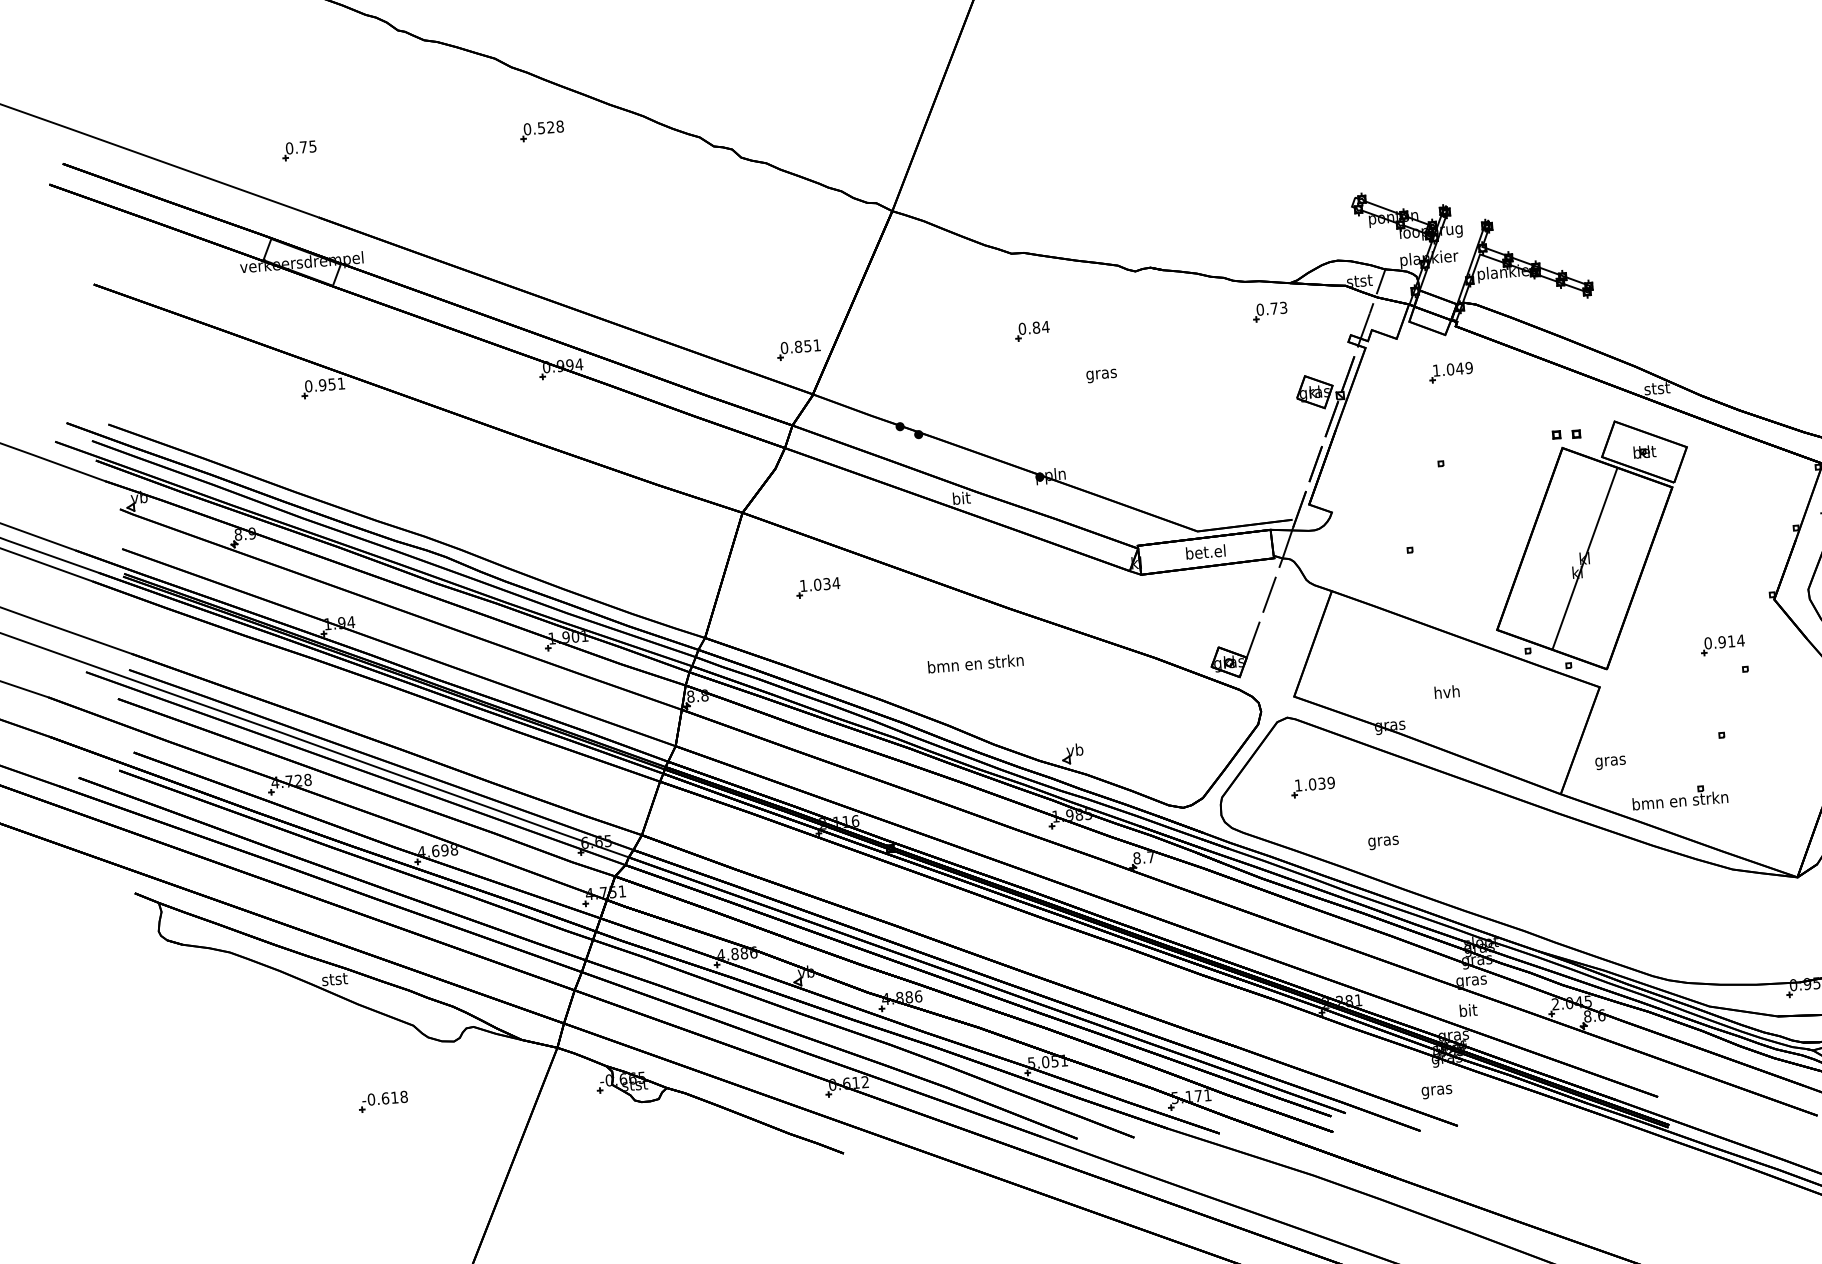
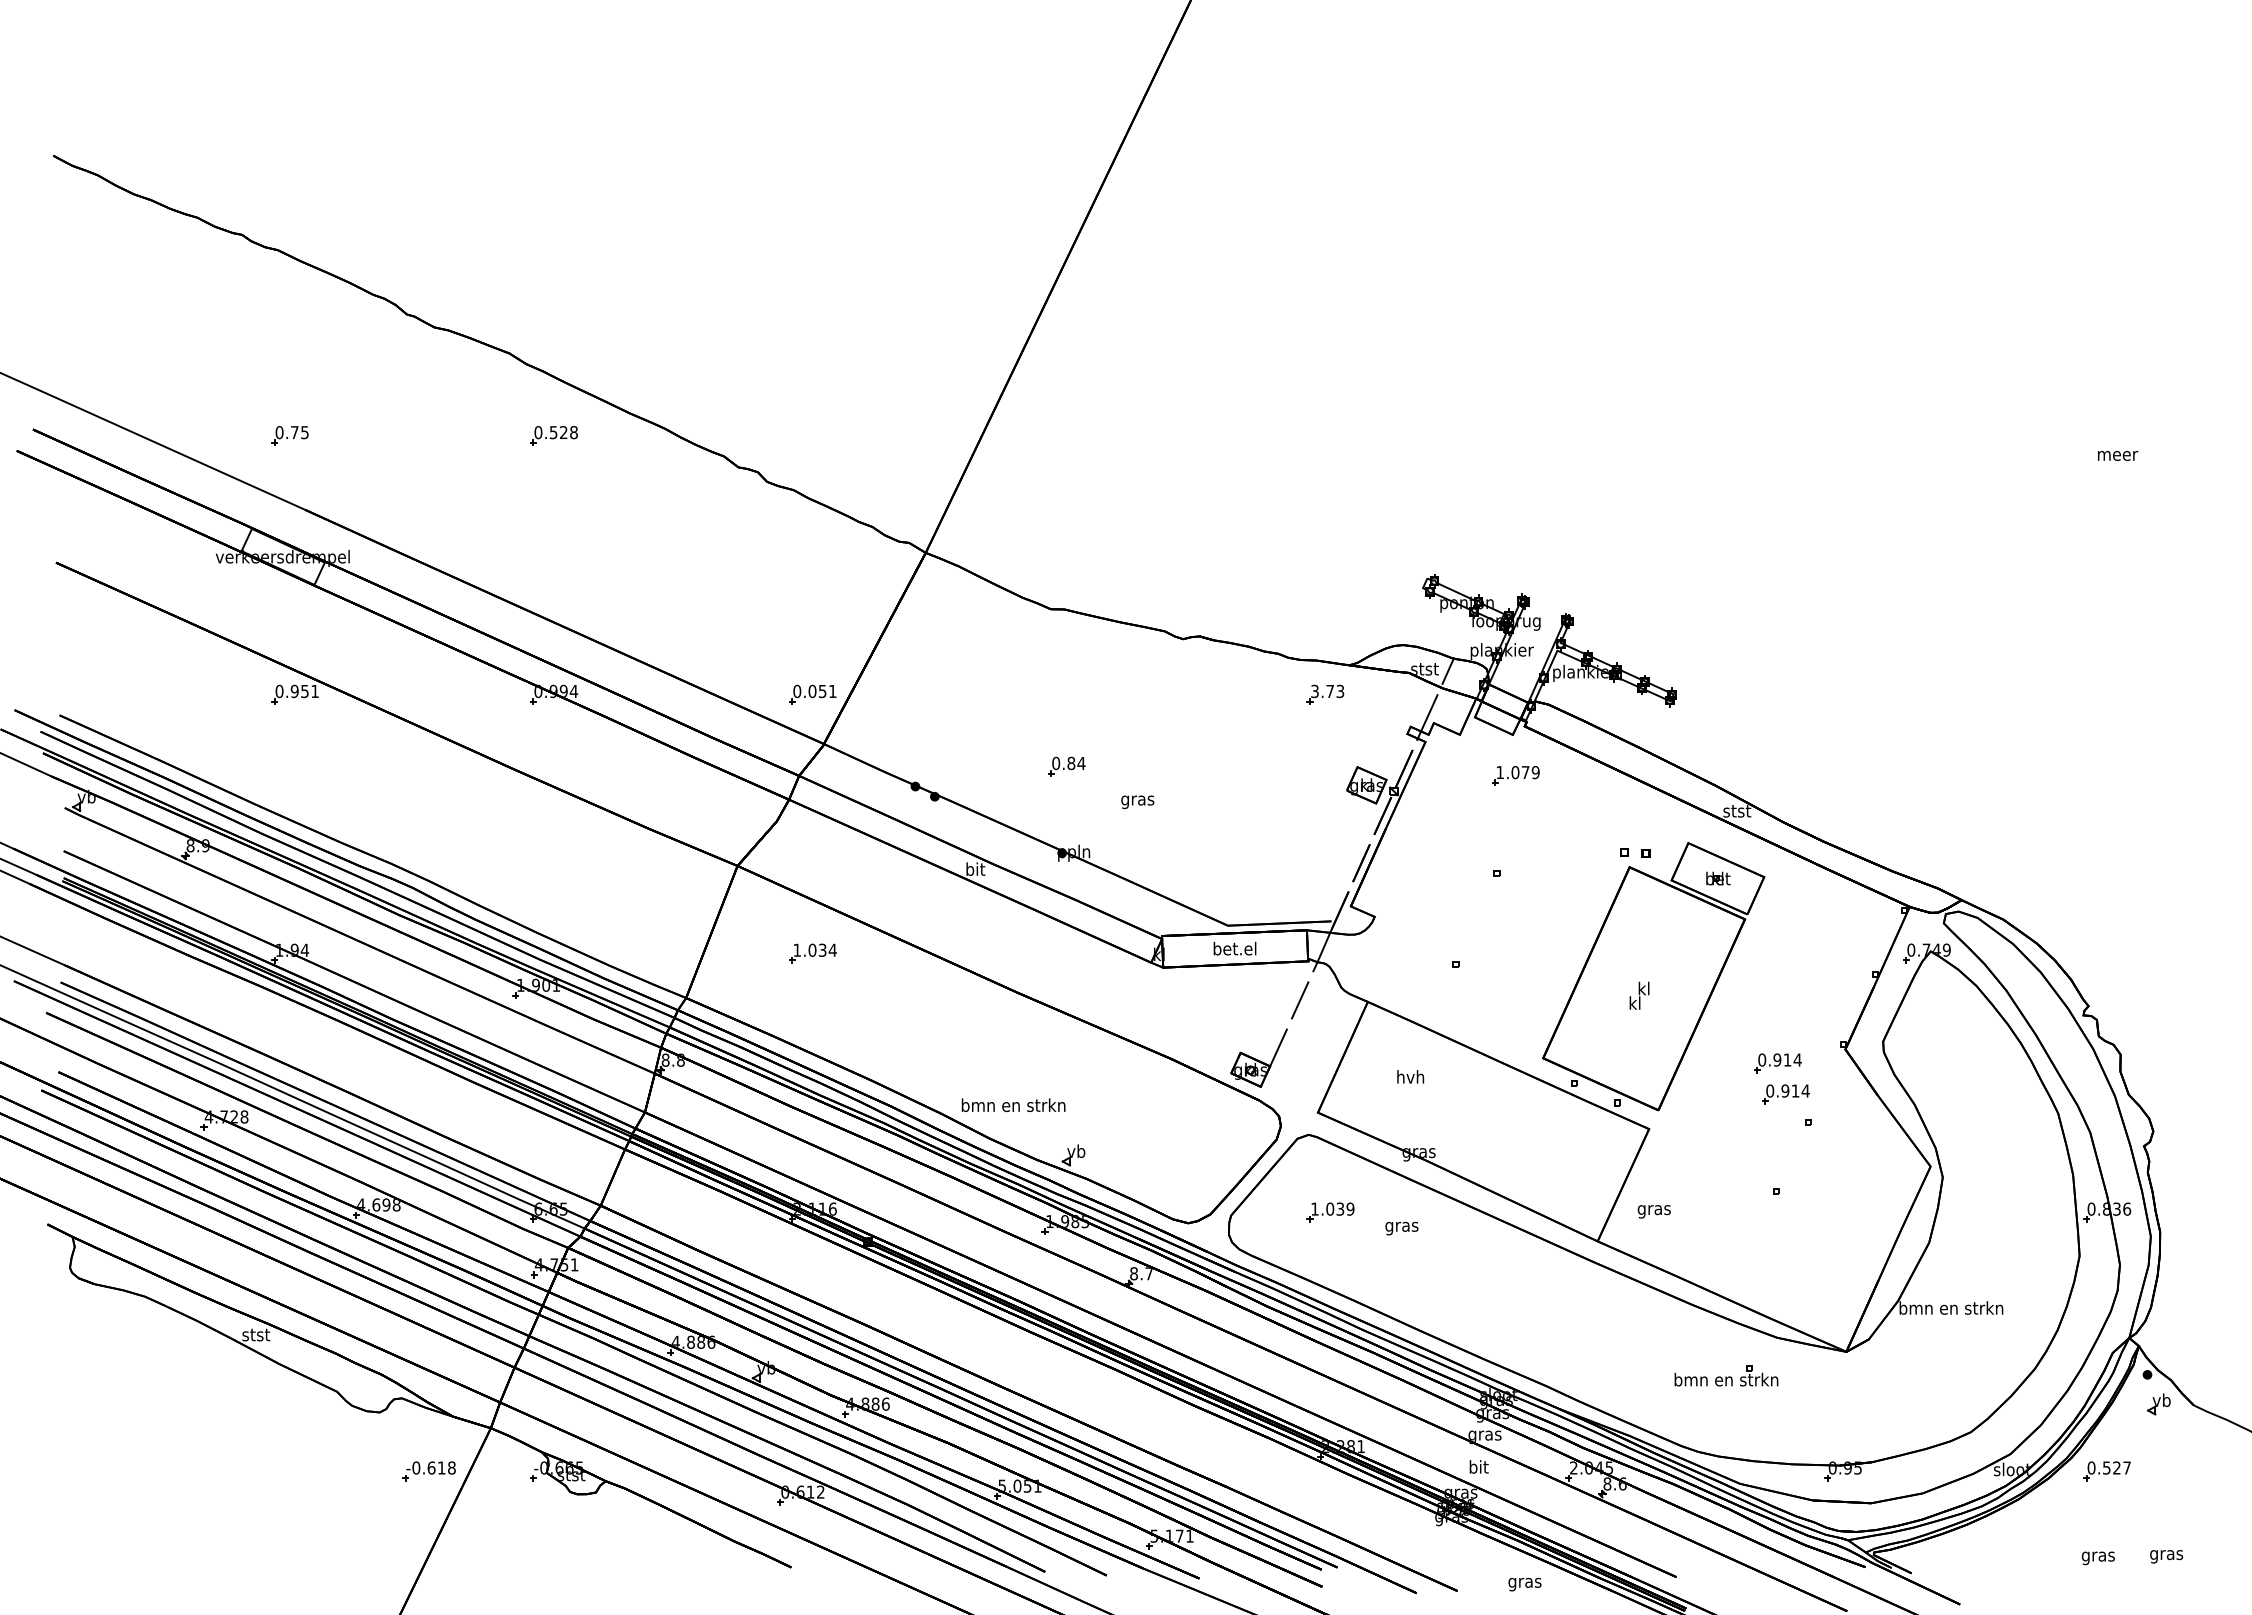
text: (1259, 309) -> (1314, 691), 0.73 -> 3.73
part: (1032, 330) -> (1066, 766), moved
text: (798, 346) -> (812, 691), 0.851 -> 0.051
text: (1459, 368) -> (1525, 772), 1.049 -> 1.079
text: (1101, 376) -> (1137, 802), moved
line: (1585, 558) -> (1644, 988), removed
part: (1712, 617) -> (1777, 1063), added
text: (975, 662) -> (1013, 1104), moved
text: (1446, 691) -> (1410, 1076), moved
part: (1680, 796) -> (1726, 1375), moved
text: (1383, 842) -> (1401, 1228), moved
text: (1436, 1092) -> (1524, 1584), moved
part: (382, 1101) -> (428, 1471), moved

